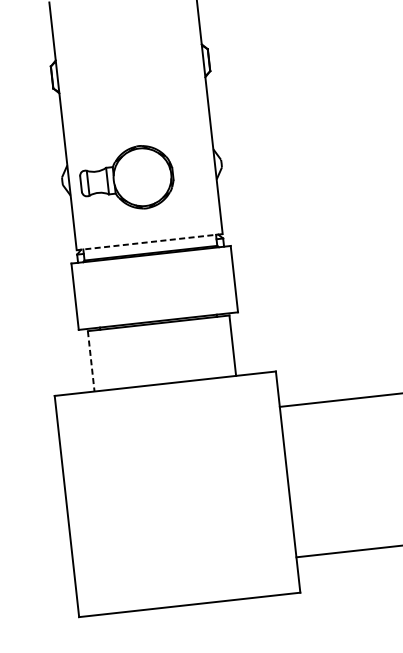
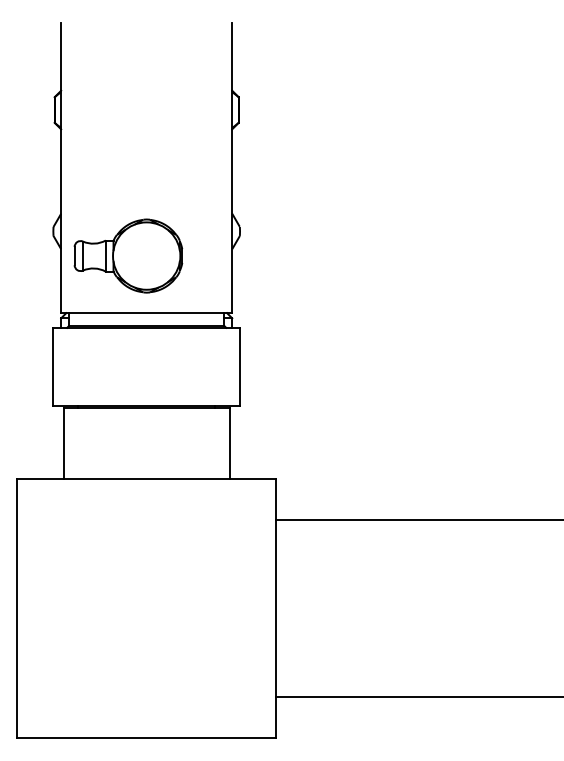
part: (126, 178) -> (128, 255), moved
line: (149, 242) -> (146, 313), dashed -> solid
line: (91, 362) -> (63, 444), dashed -> solid

